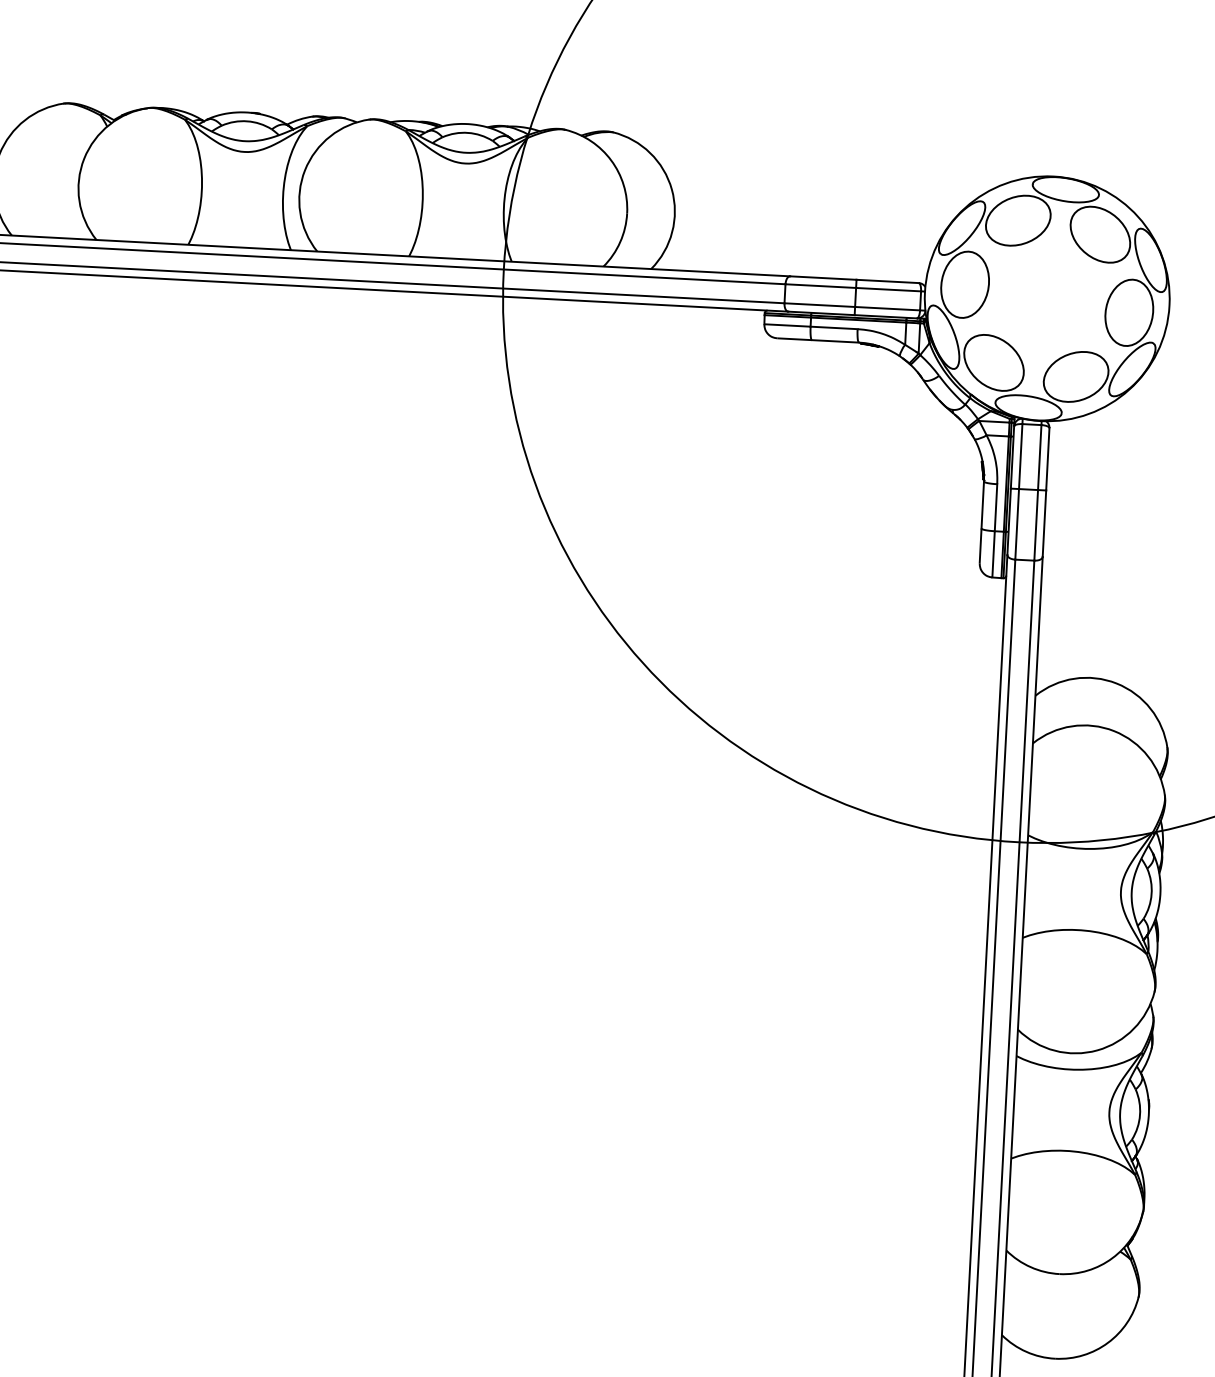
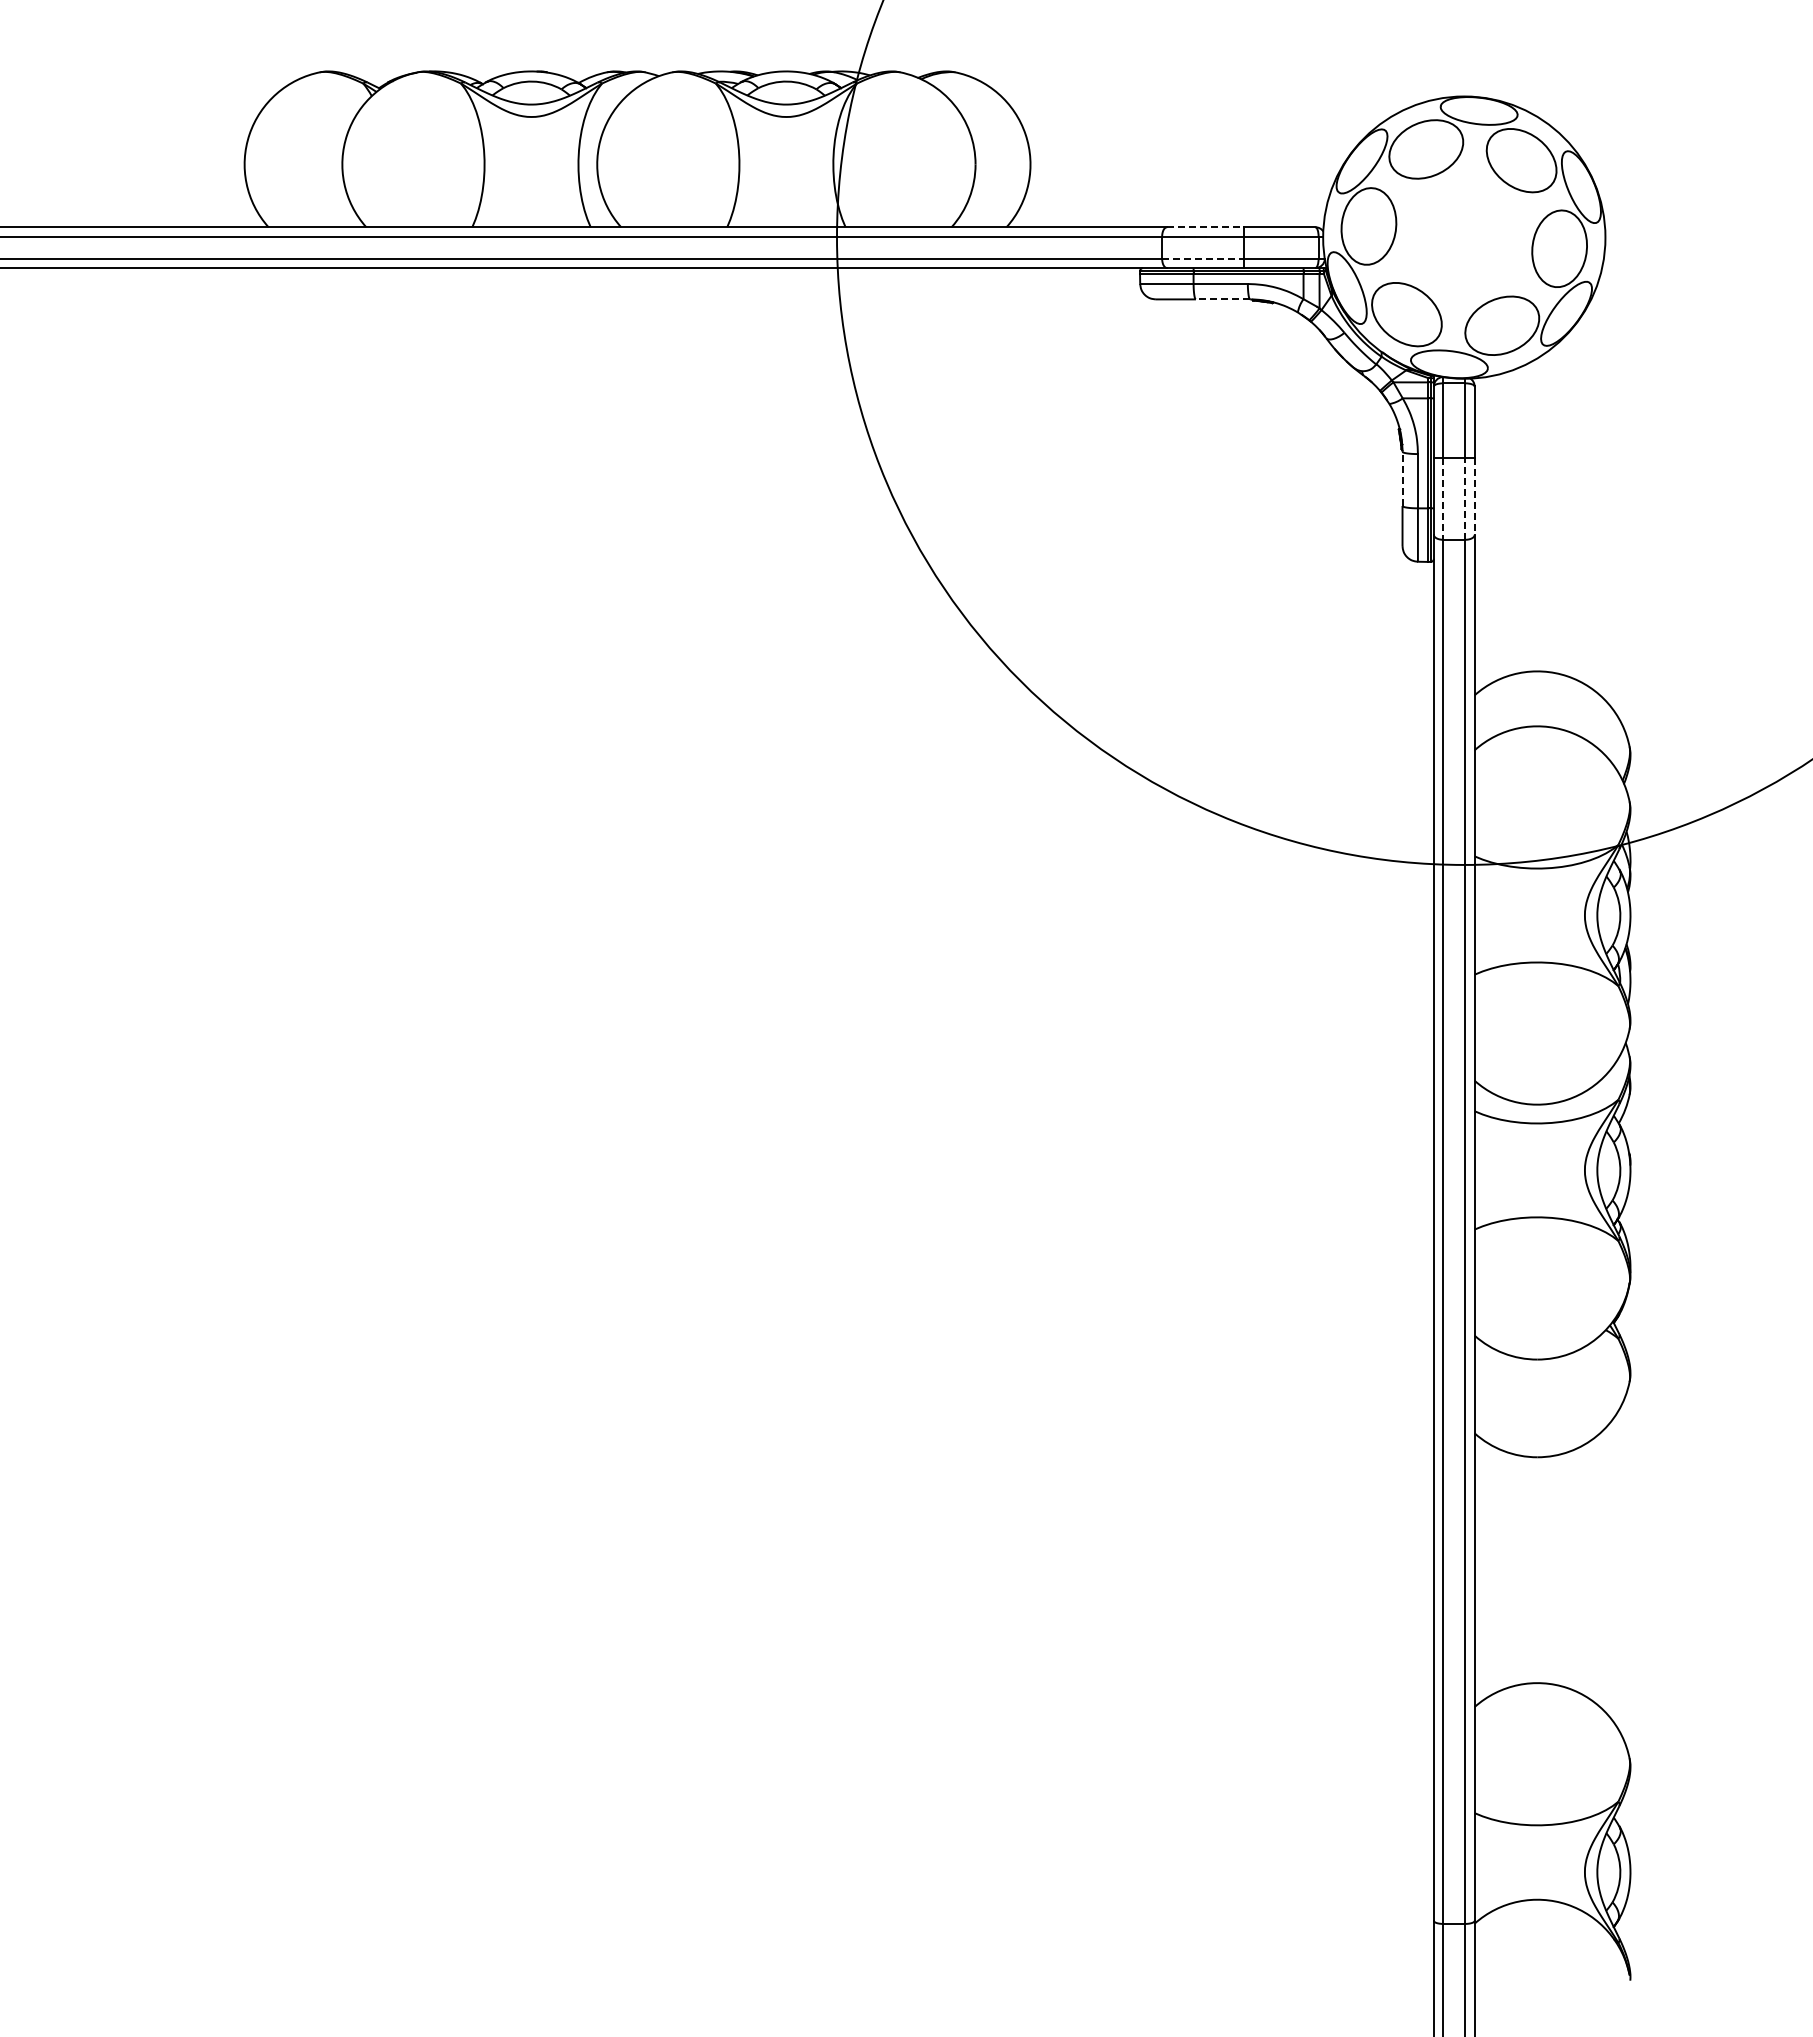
line: (823, 278) -> (1205, 227), solid -> dashed
line: (819, 305) -> (1202, 258), solid -> dashed
line: (834, 341) -> (1222, 299), solid -> dashed
line: (982, 504) -> (1402, 478), solid -> dashed
line: (1017, 524) -> (1443, 499), solid -> dashed
line: (1044, 524) -> (1474, 497), solid -> dashed
line: (1036, 525) -> (1465, 499), solid -> dashed

